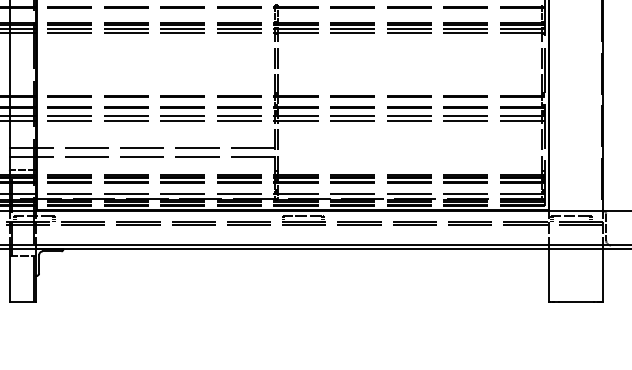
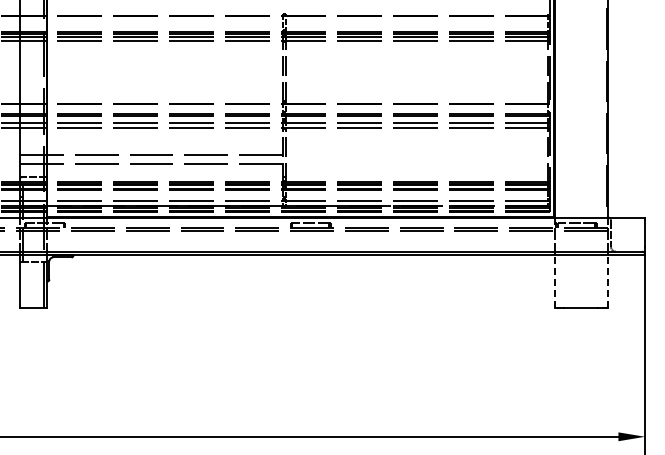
line: (549, 275) -> (554, 281), solid -> dashed
line: (602, 275) -> (607, 281), solid -> dashed

